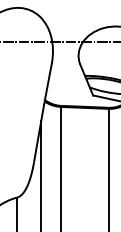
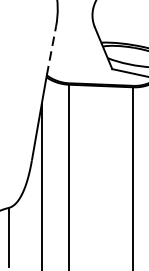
line: (48, 81) -> (51, 50), solid -> dashed

